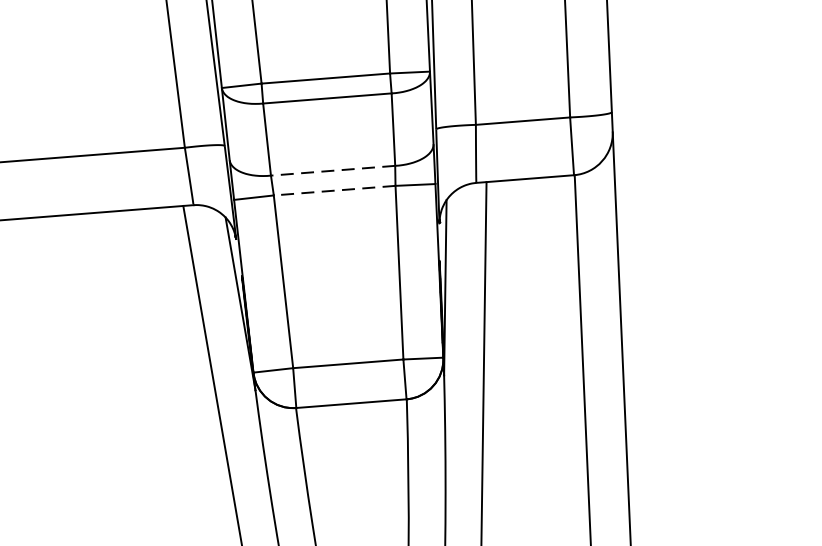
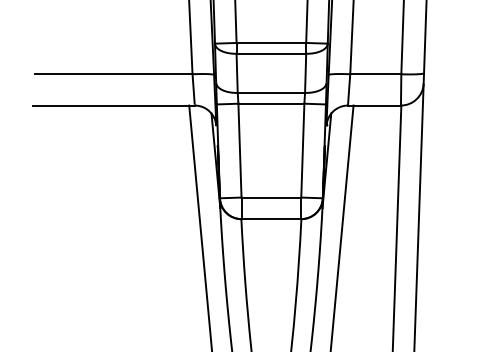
line: (333, 169) -> (271, 92), dashed -> solid
line: (334, 190) -> (271, 103), dashed -> solid

